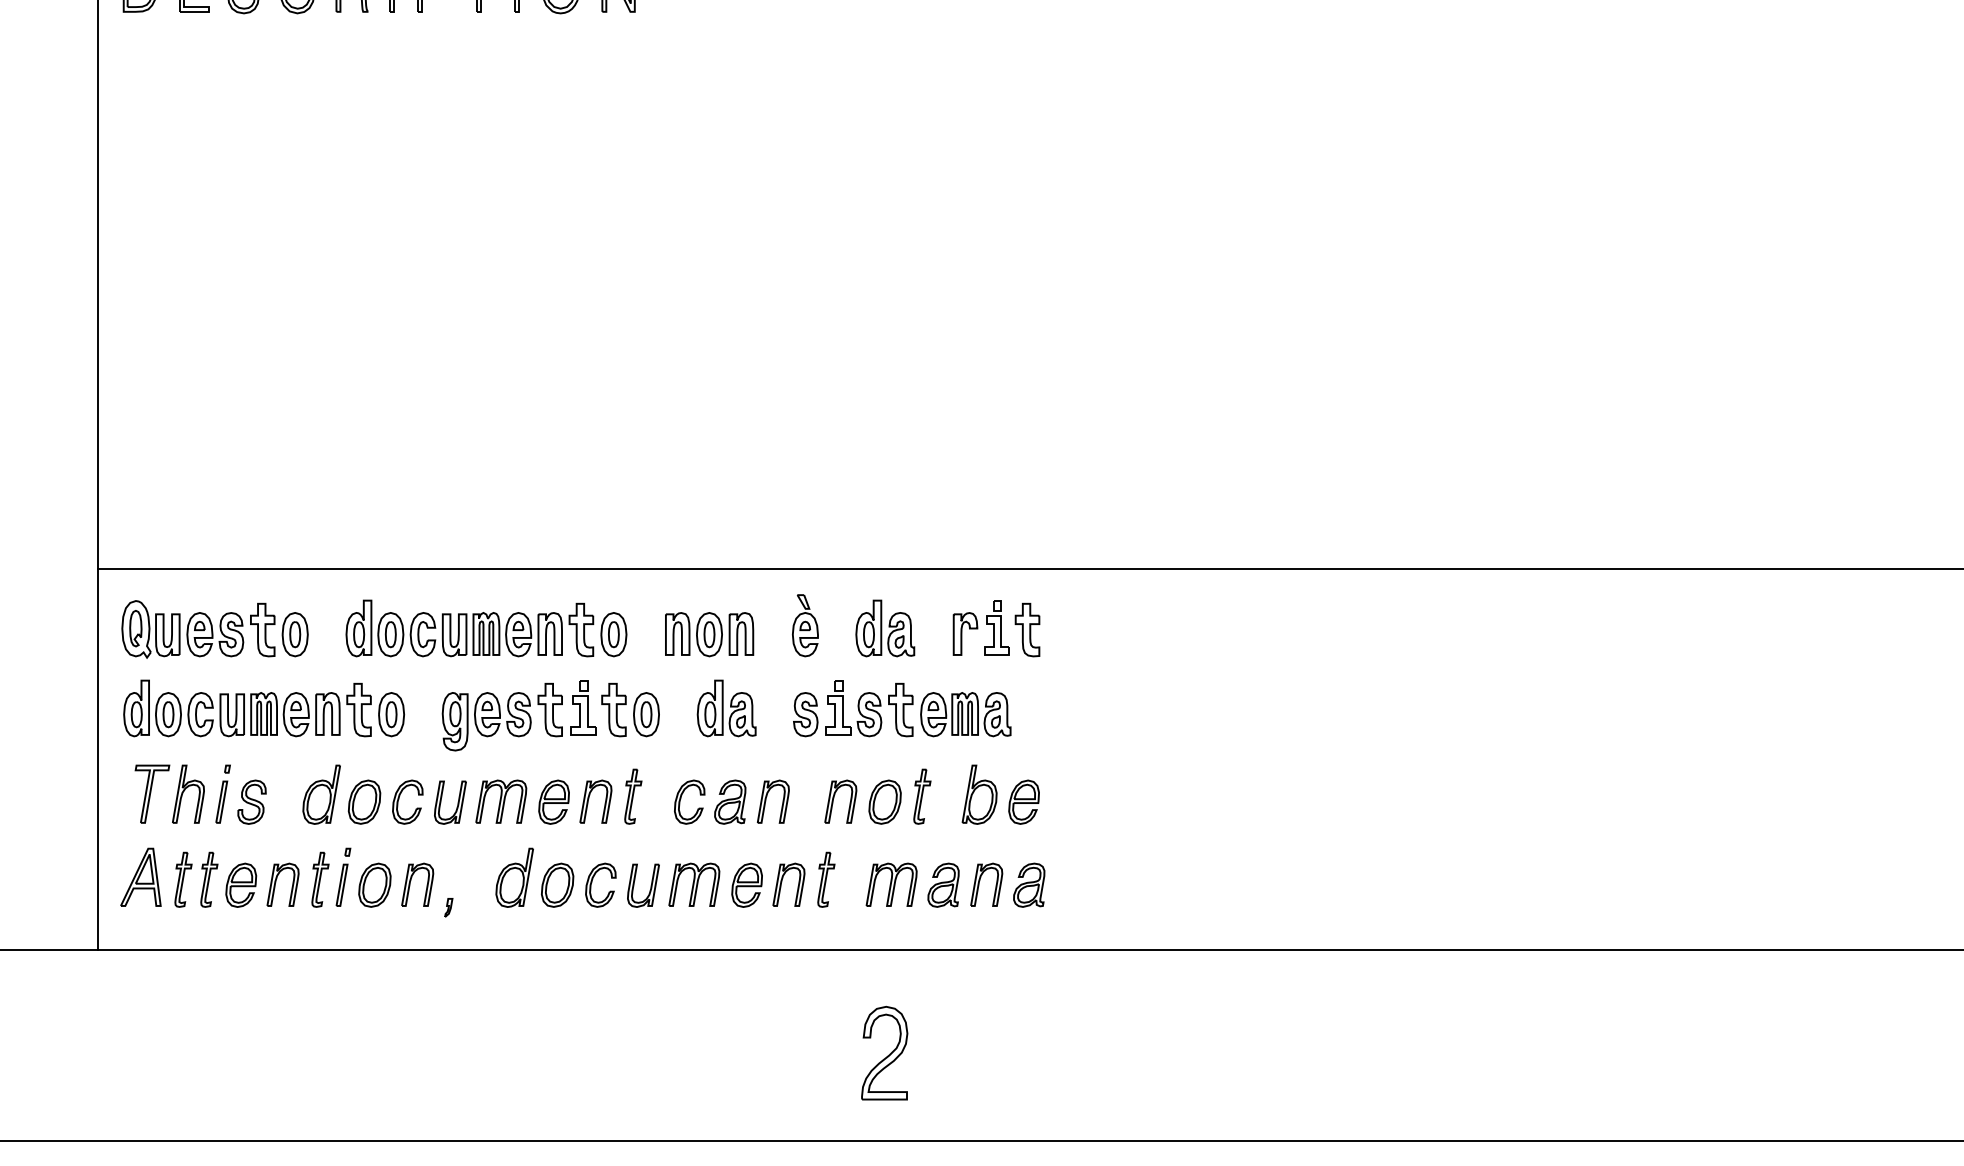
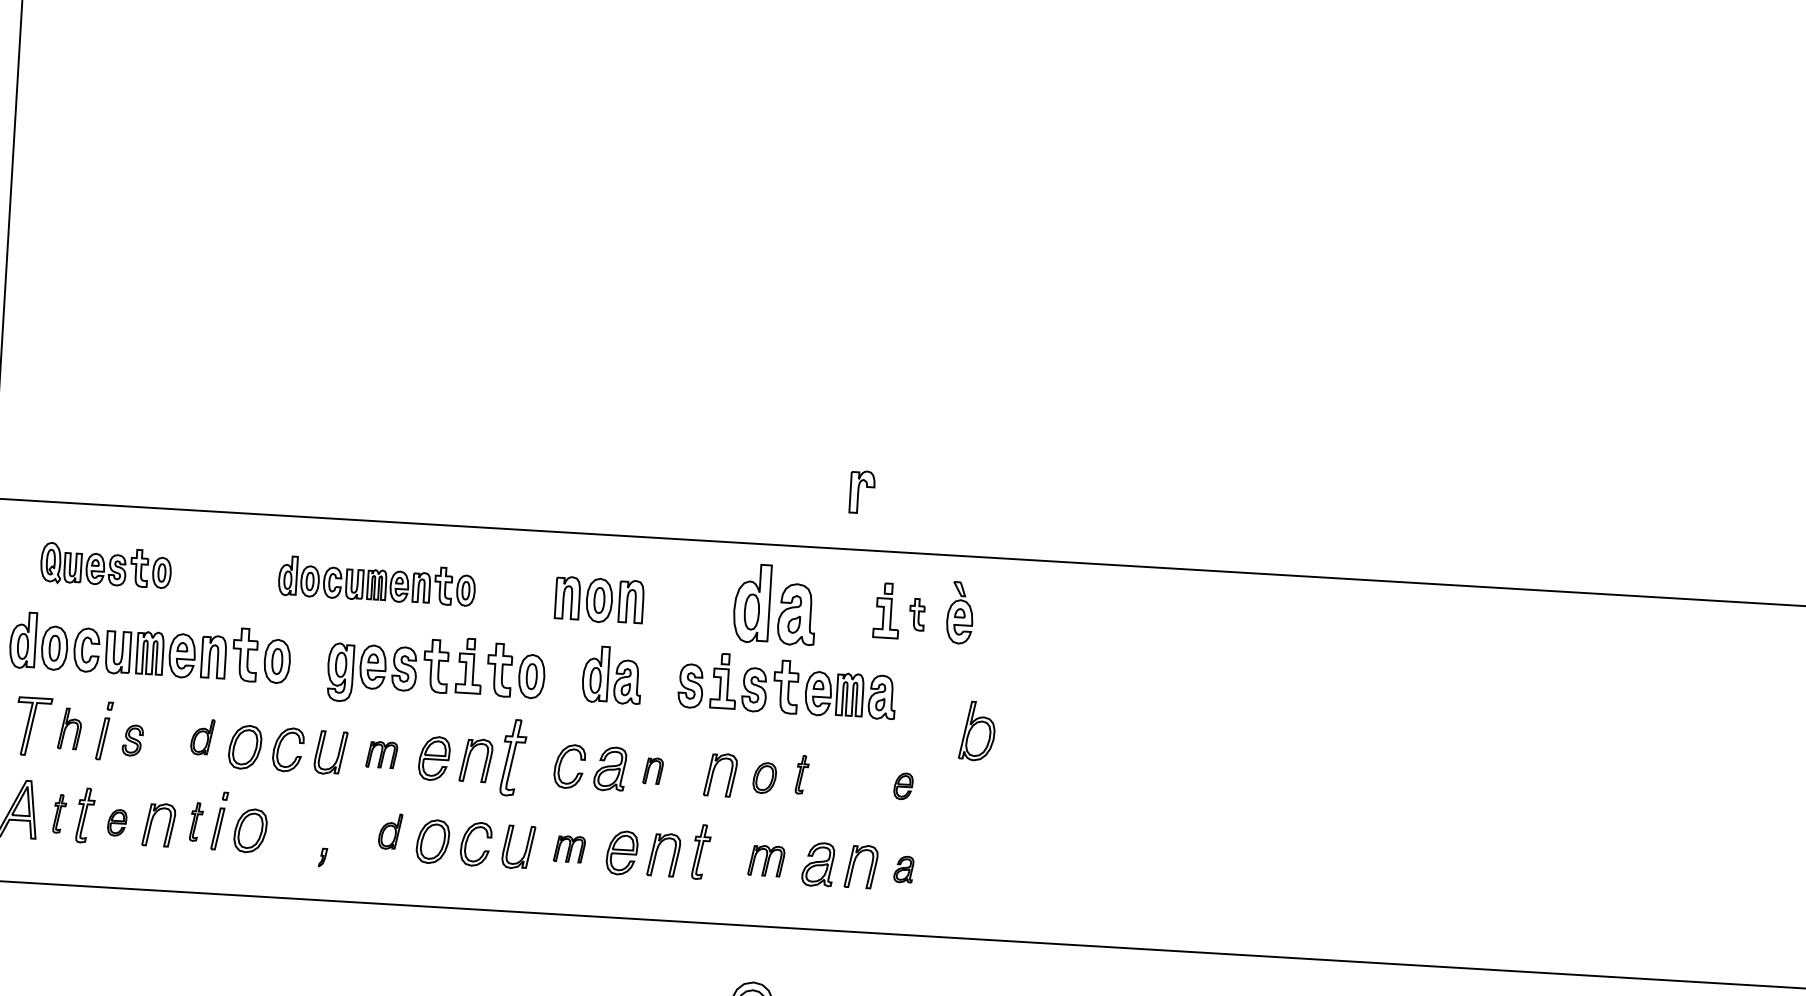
part: (805, 625) -> (960, 612), moved
part: (486, 628) -> (377, 581), size x0.7
part: (885, 628) -> (775, 604), size x1.4
part: (214, 629) -> (105, 566), size x0.7
part: (1027, 629) -> (917, 614), size x0.6
part: (965, 633) -> (862, 491), moved
part: (188, 793) -> (69, 728), size x0.7
part: (321, 794) -> (202, 737), size x0.6
part: (979, 794) -> (977, 730), moved
part: (633, 796) -> (513, 757), size x1.4
part: (922, 796) -> (802, 774), size x0.7
part: (251, 801) -> (132, 739), size x0.7
part: (501, 801) -> (381, 754), size x0.6
part: (772, 801) -> (652, 770), size x0.6
part: (884, 801) -> (764, 777), size x0.7
part: (1023, 801) -> (902, 785), size x0.6
part: (514, 877) -> (390, 831), size x0.6
part: (183, 879) -> (59, 813), size x0.7
part: (320, 879) -> (196, 821), size x0.7
part: (241, 884) -> (117, 822), size x0.6
part: (410, 884) -> (286, 832), removed
part: (694, 884) -> (569, 849), size x0.6
part: (891, 884) -> (766, 860), size x0.7
part: (1029, 884) -> (904, 868), size x0.6

